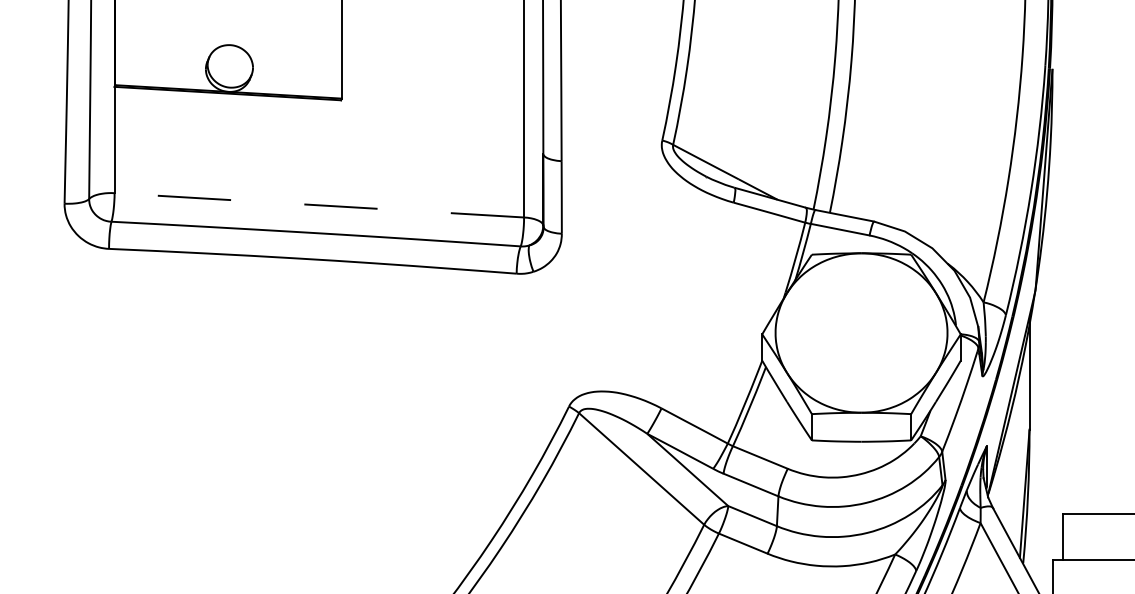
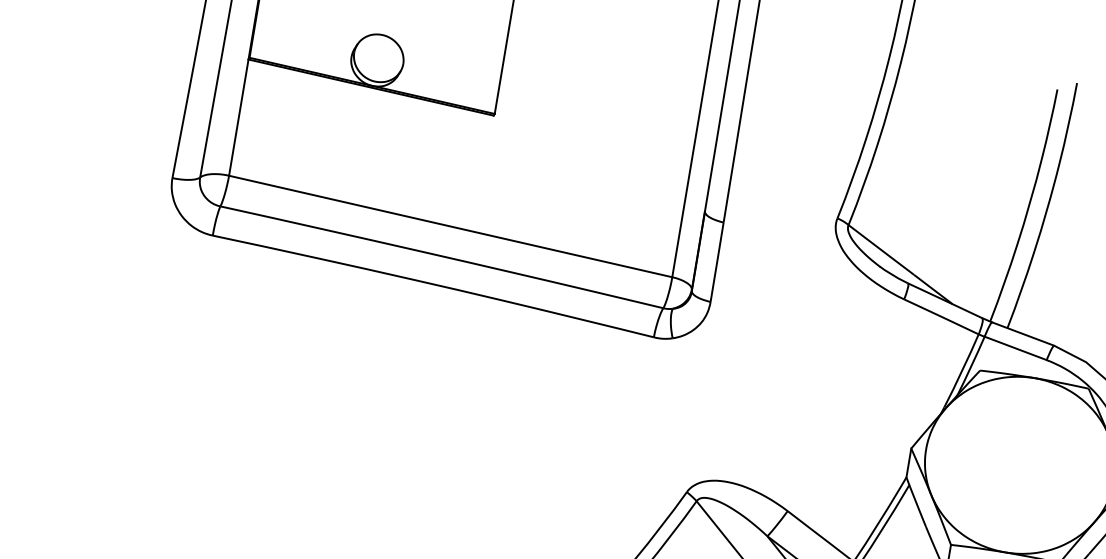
line: (318, 205) -> (449, 226), dashed -> solid

